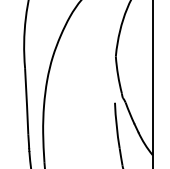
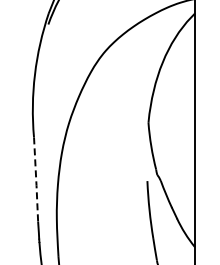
line: (27, 101) -> (36, 179), solid -> dashed

